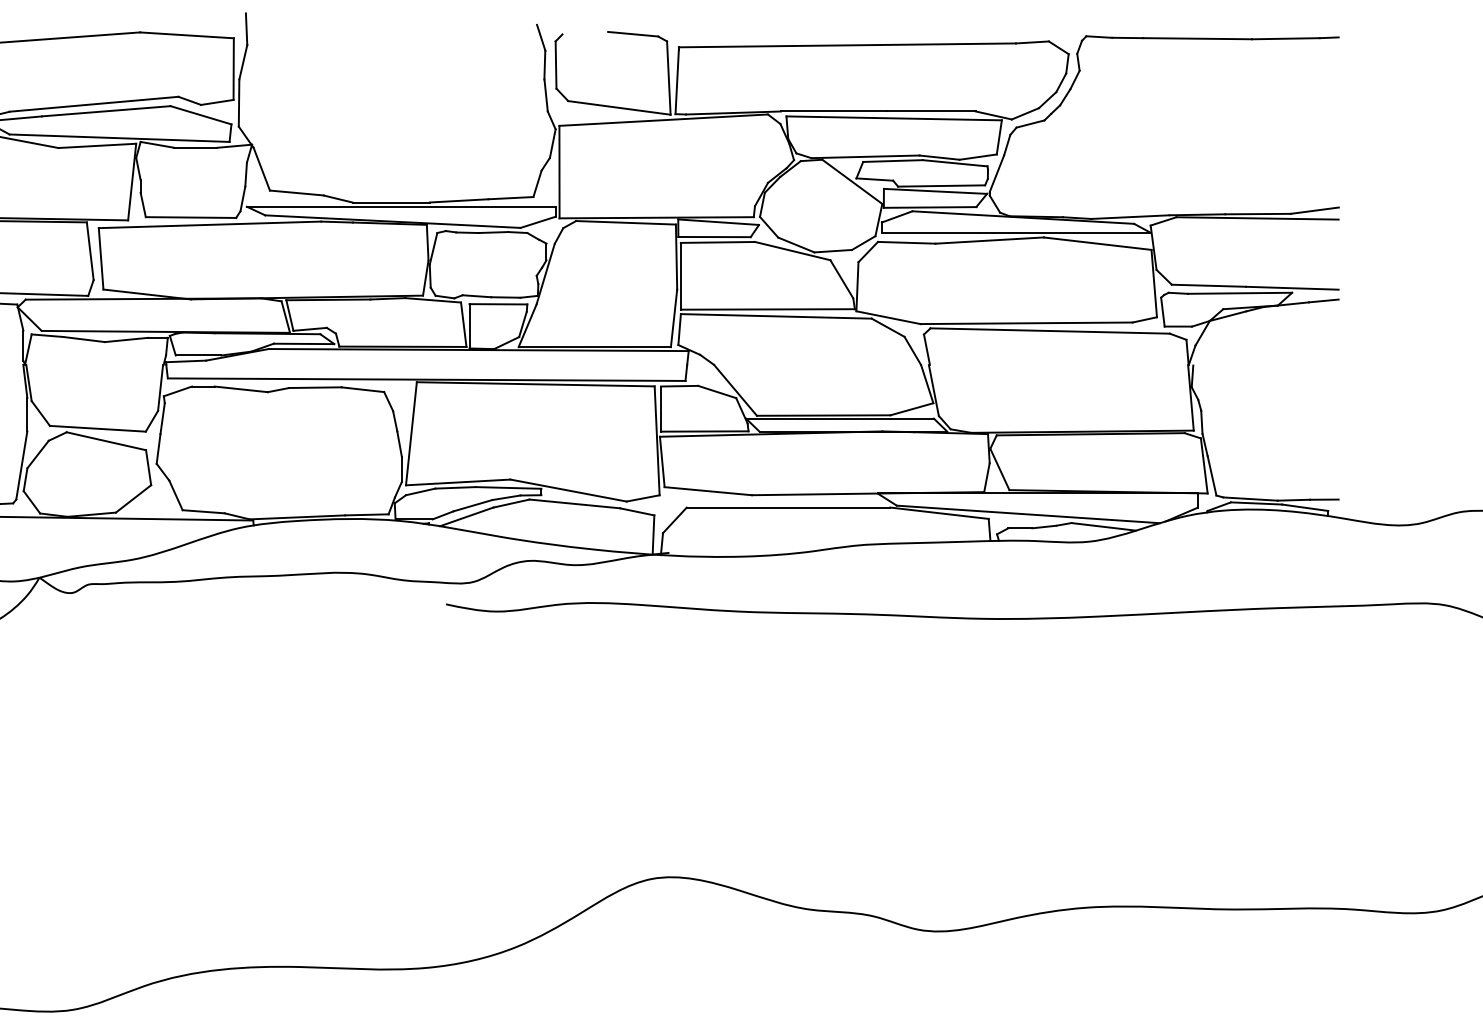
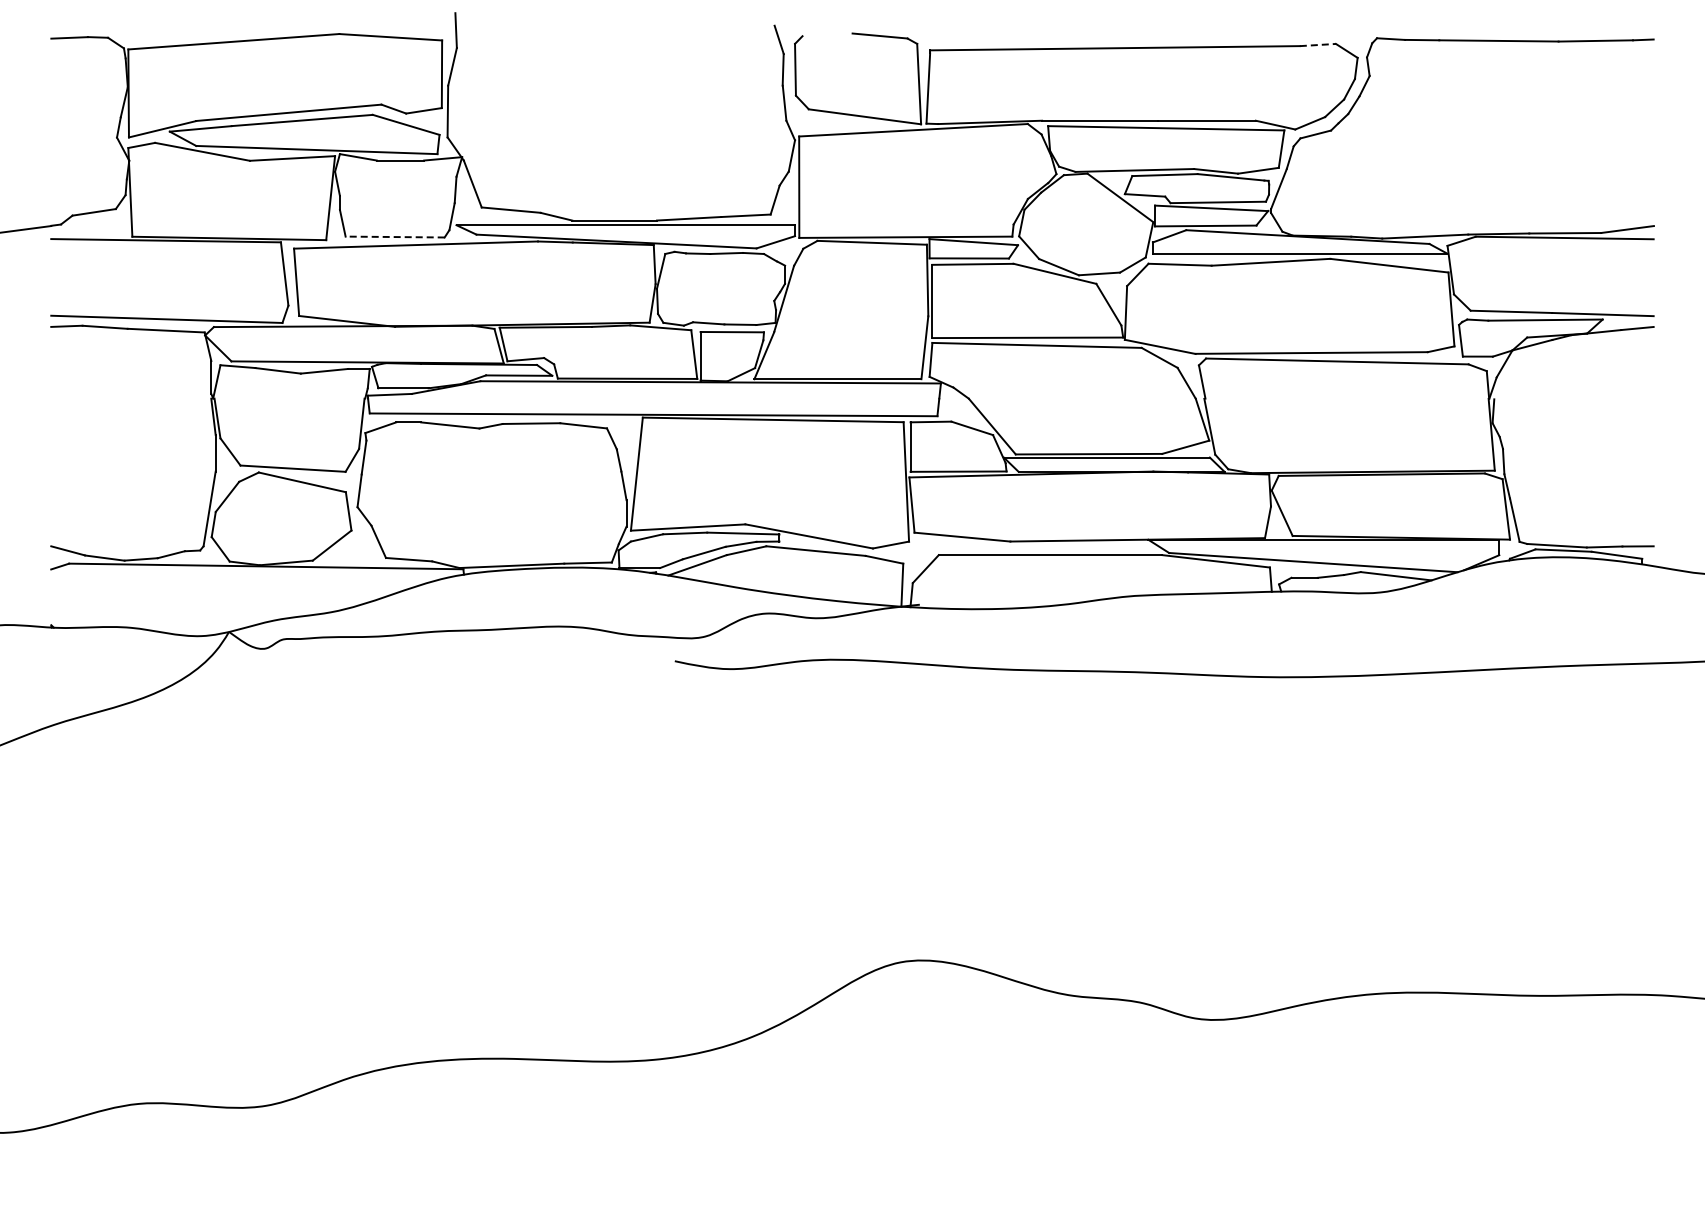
line: (1032, 42) -> (1318, 45), solid -> dashed
line: (191, 217) -> (395, 237), solid -> dashed

